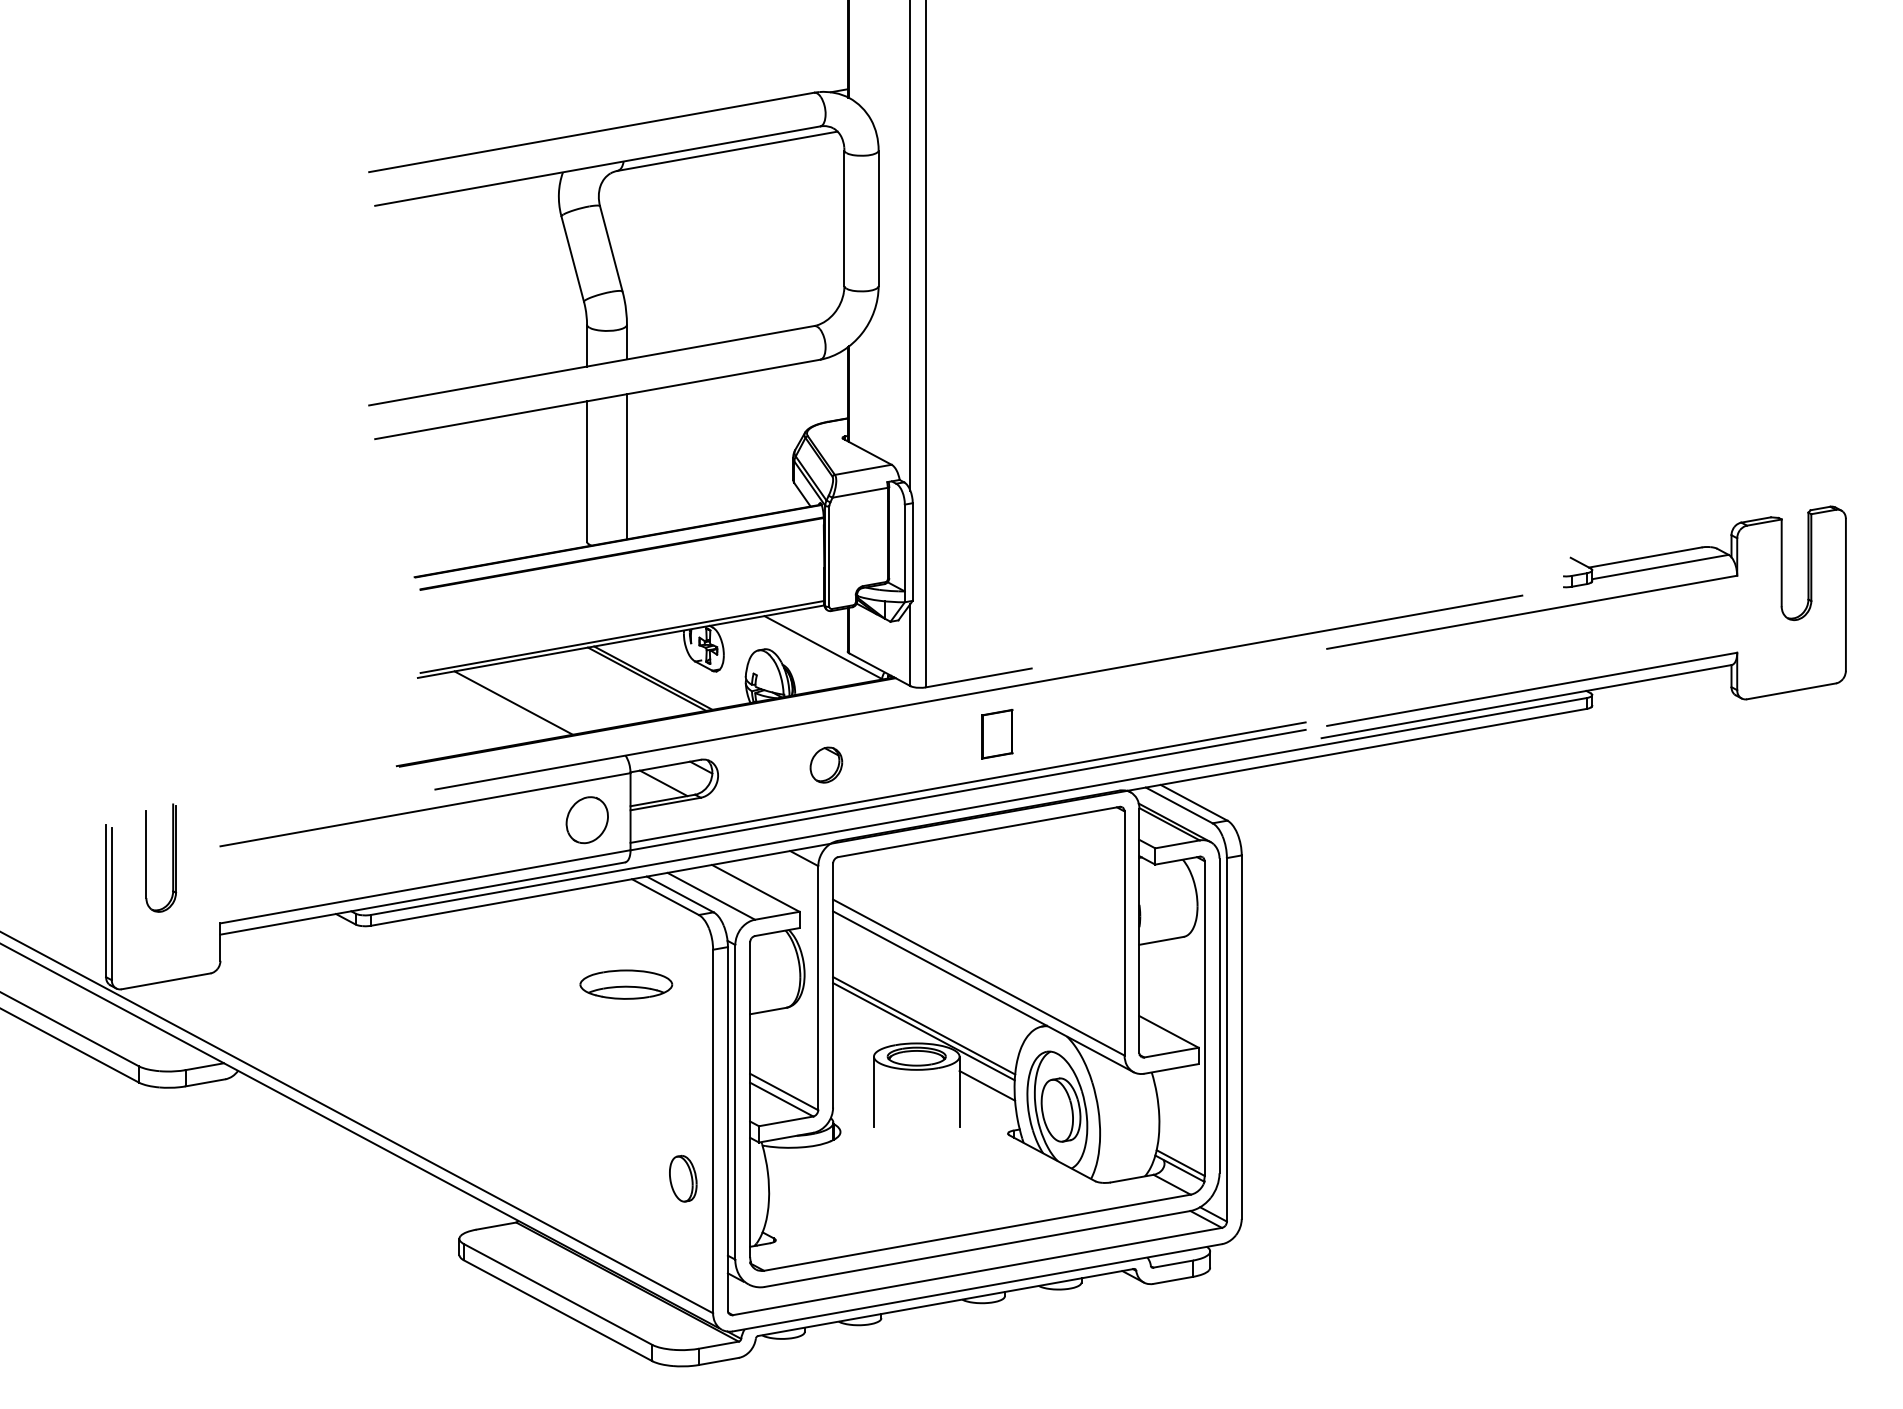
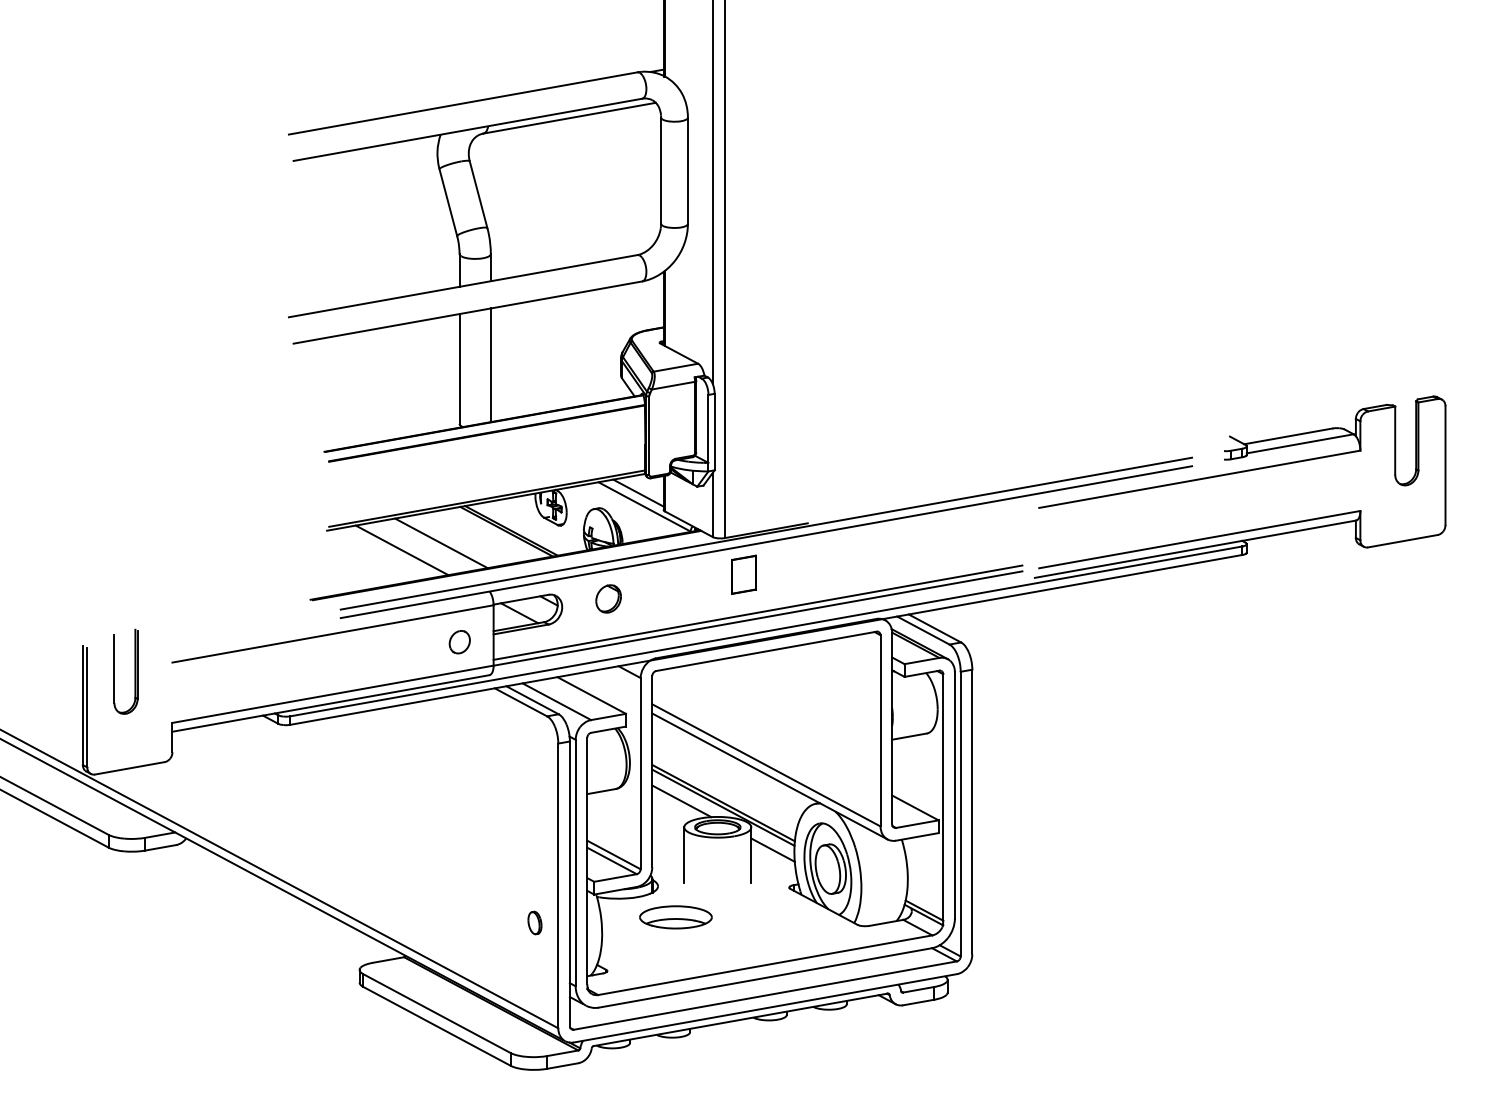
line: (815, 629) -> (638, 492), added
line: (978, 681) -> (766, 533), added
line: (563, 693) -> (441, 542), added
part: (997, 734) -> (744, 574), moved
part: (826, 764) -> (608, 598), moved
part: (587, 820) -> (459, 642), size x0.62
part: (626, 984) -> (676, 917), moved
line: (870, 1023) -> (681, 801), added
part: (683, 1178) -> (535, 922), size x0.62

